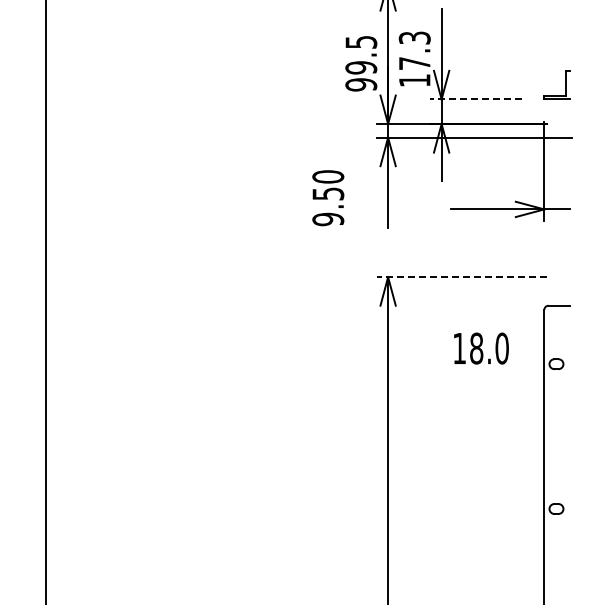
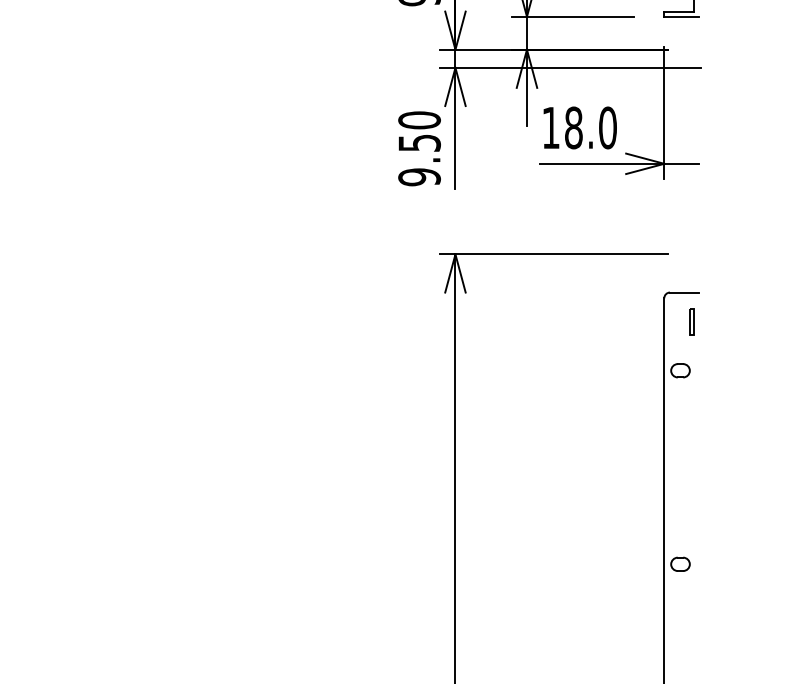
line: (475, 99) -> (572, 16), dashed -> solid
text: (328, 198) -> (419, 149), moved
line: (461, 277) -> (553, 254), dashed -> solid
line: (564, 327) -> (691, 321), added
text: (481, 348) -> (580, 127), moved

